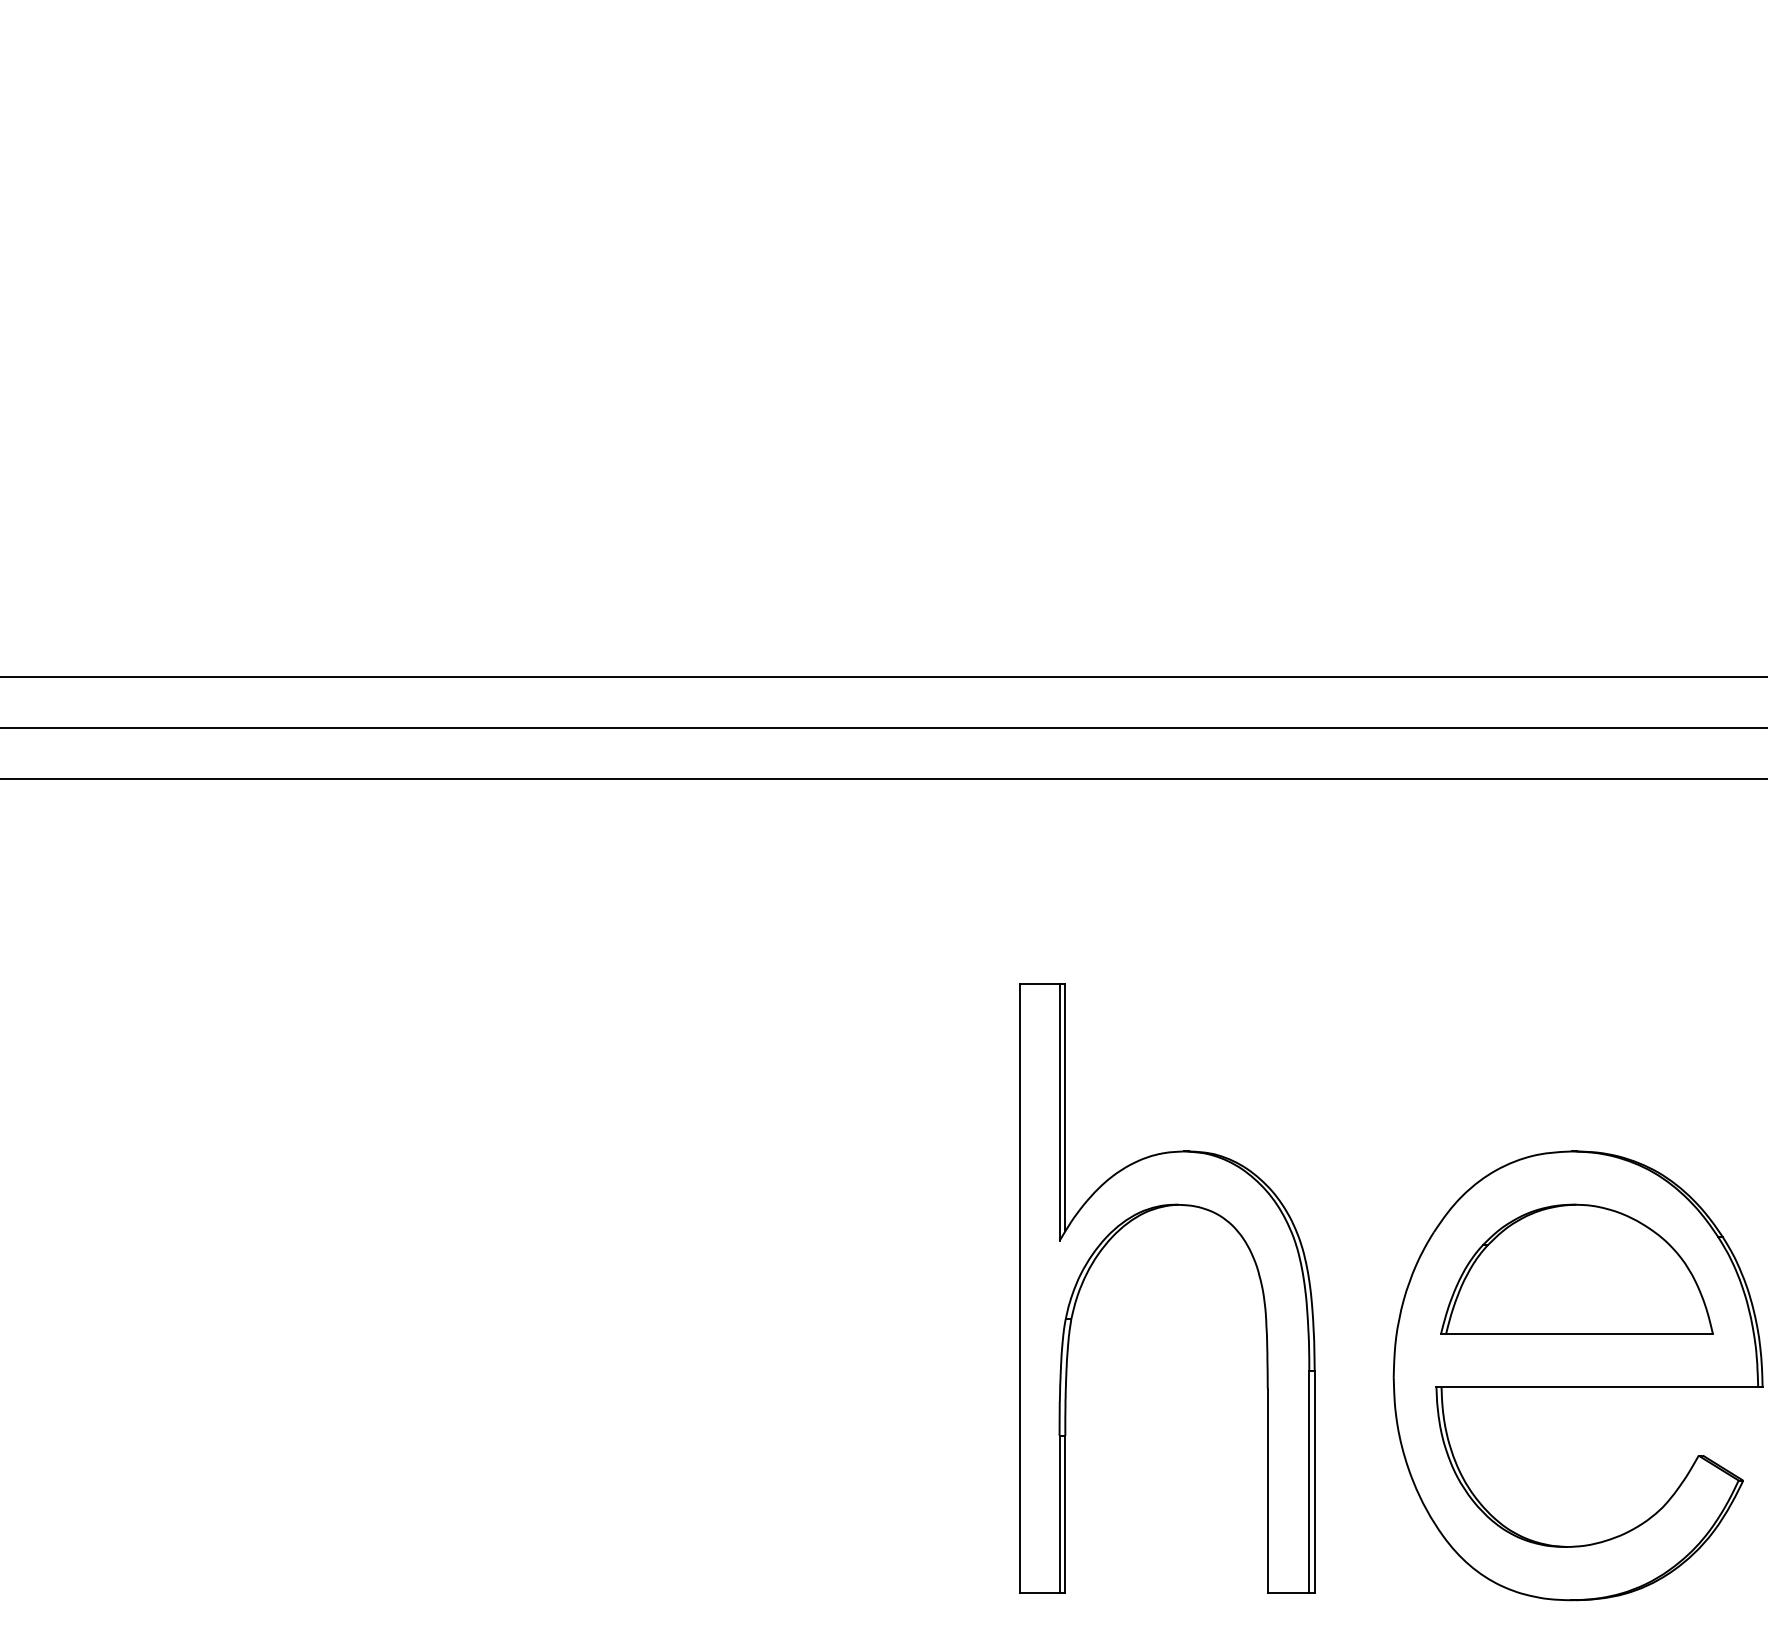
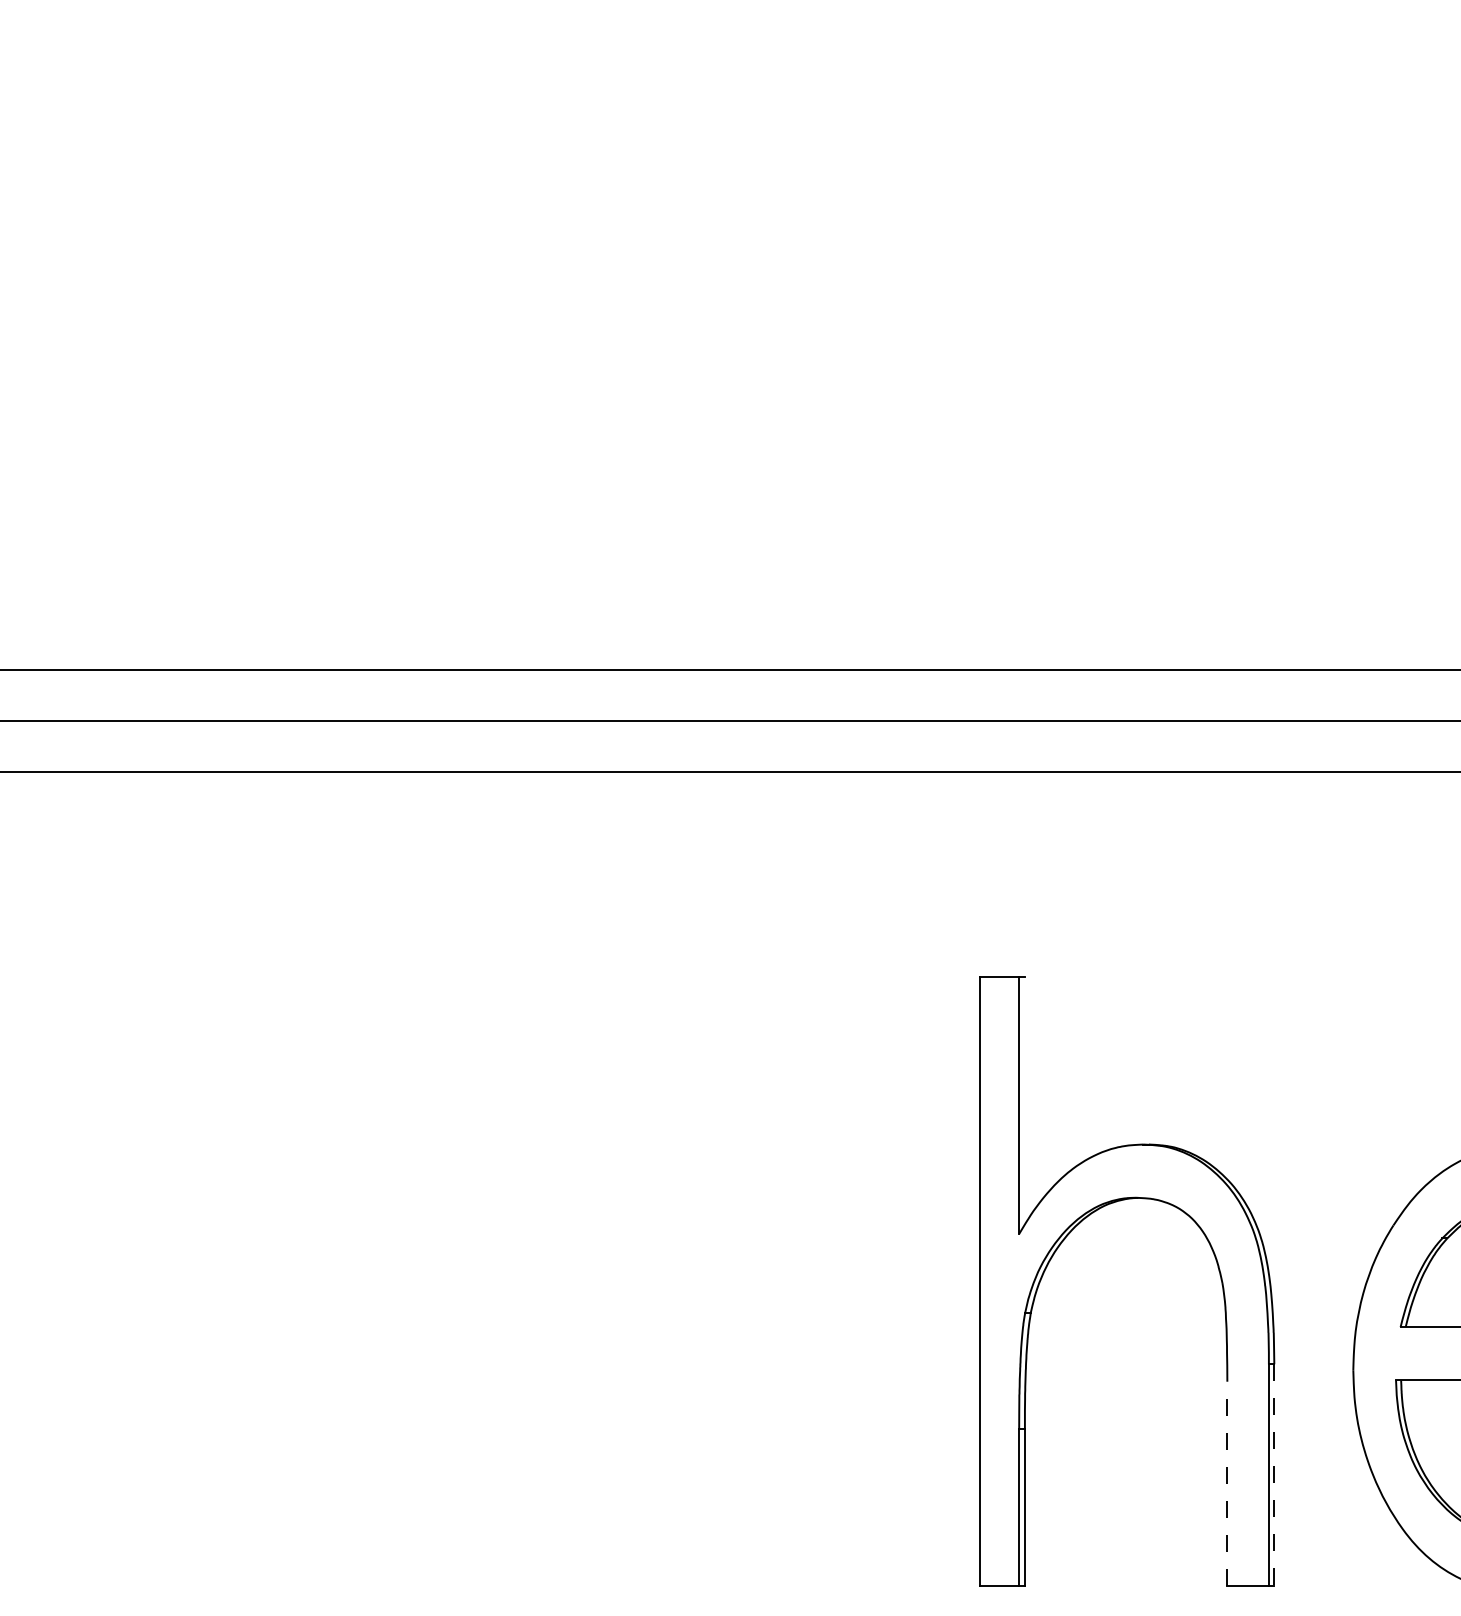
line: (1065, 1107) -> (1025, 1100), removed
line: (1314, 1481) -> (1274, 1474), solid -> dashed
line: (1267, 1490) -> (1227, 1483), solid -> dashed

